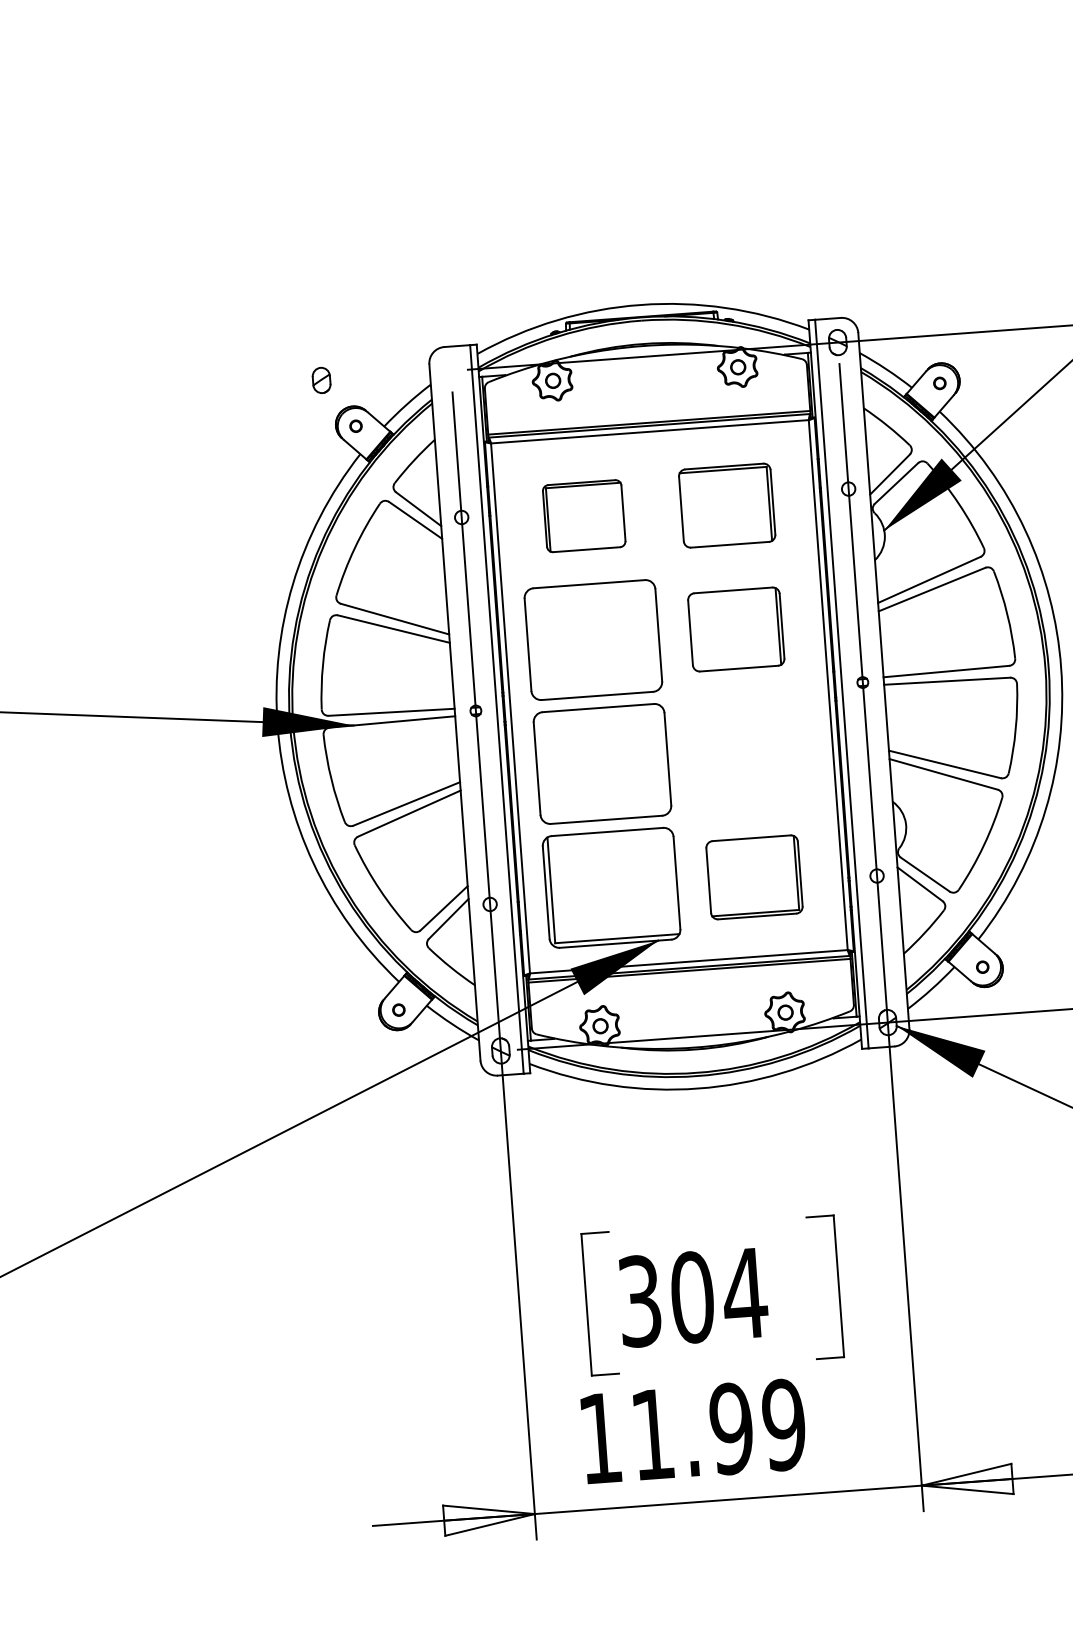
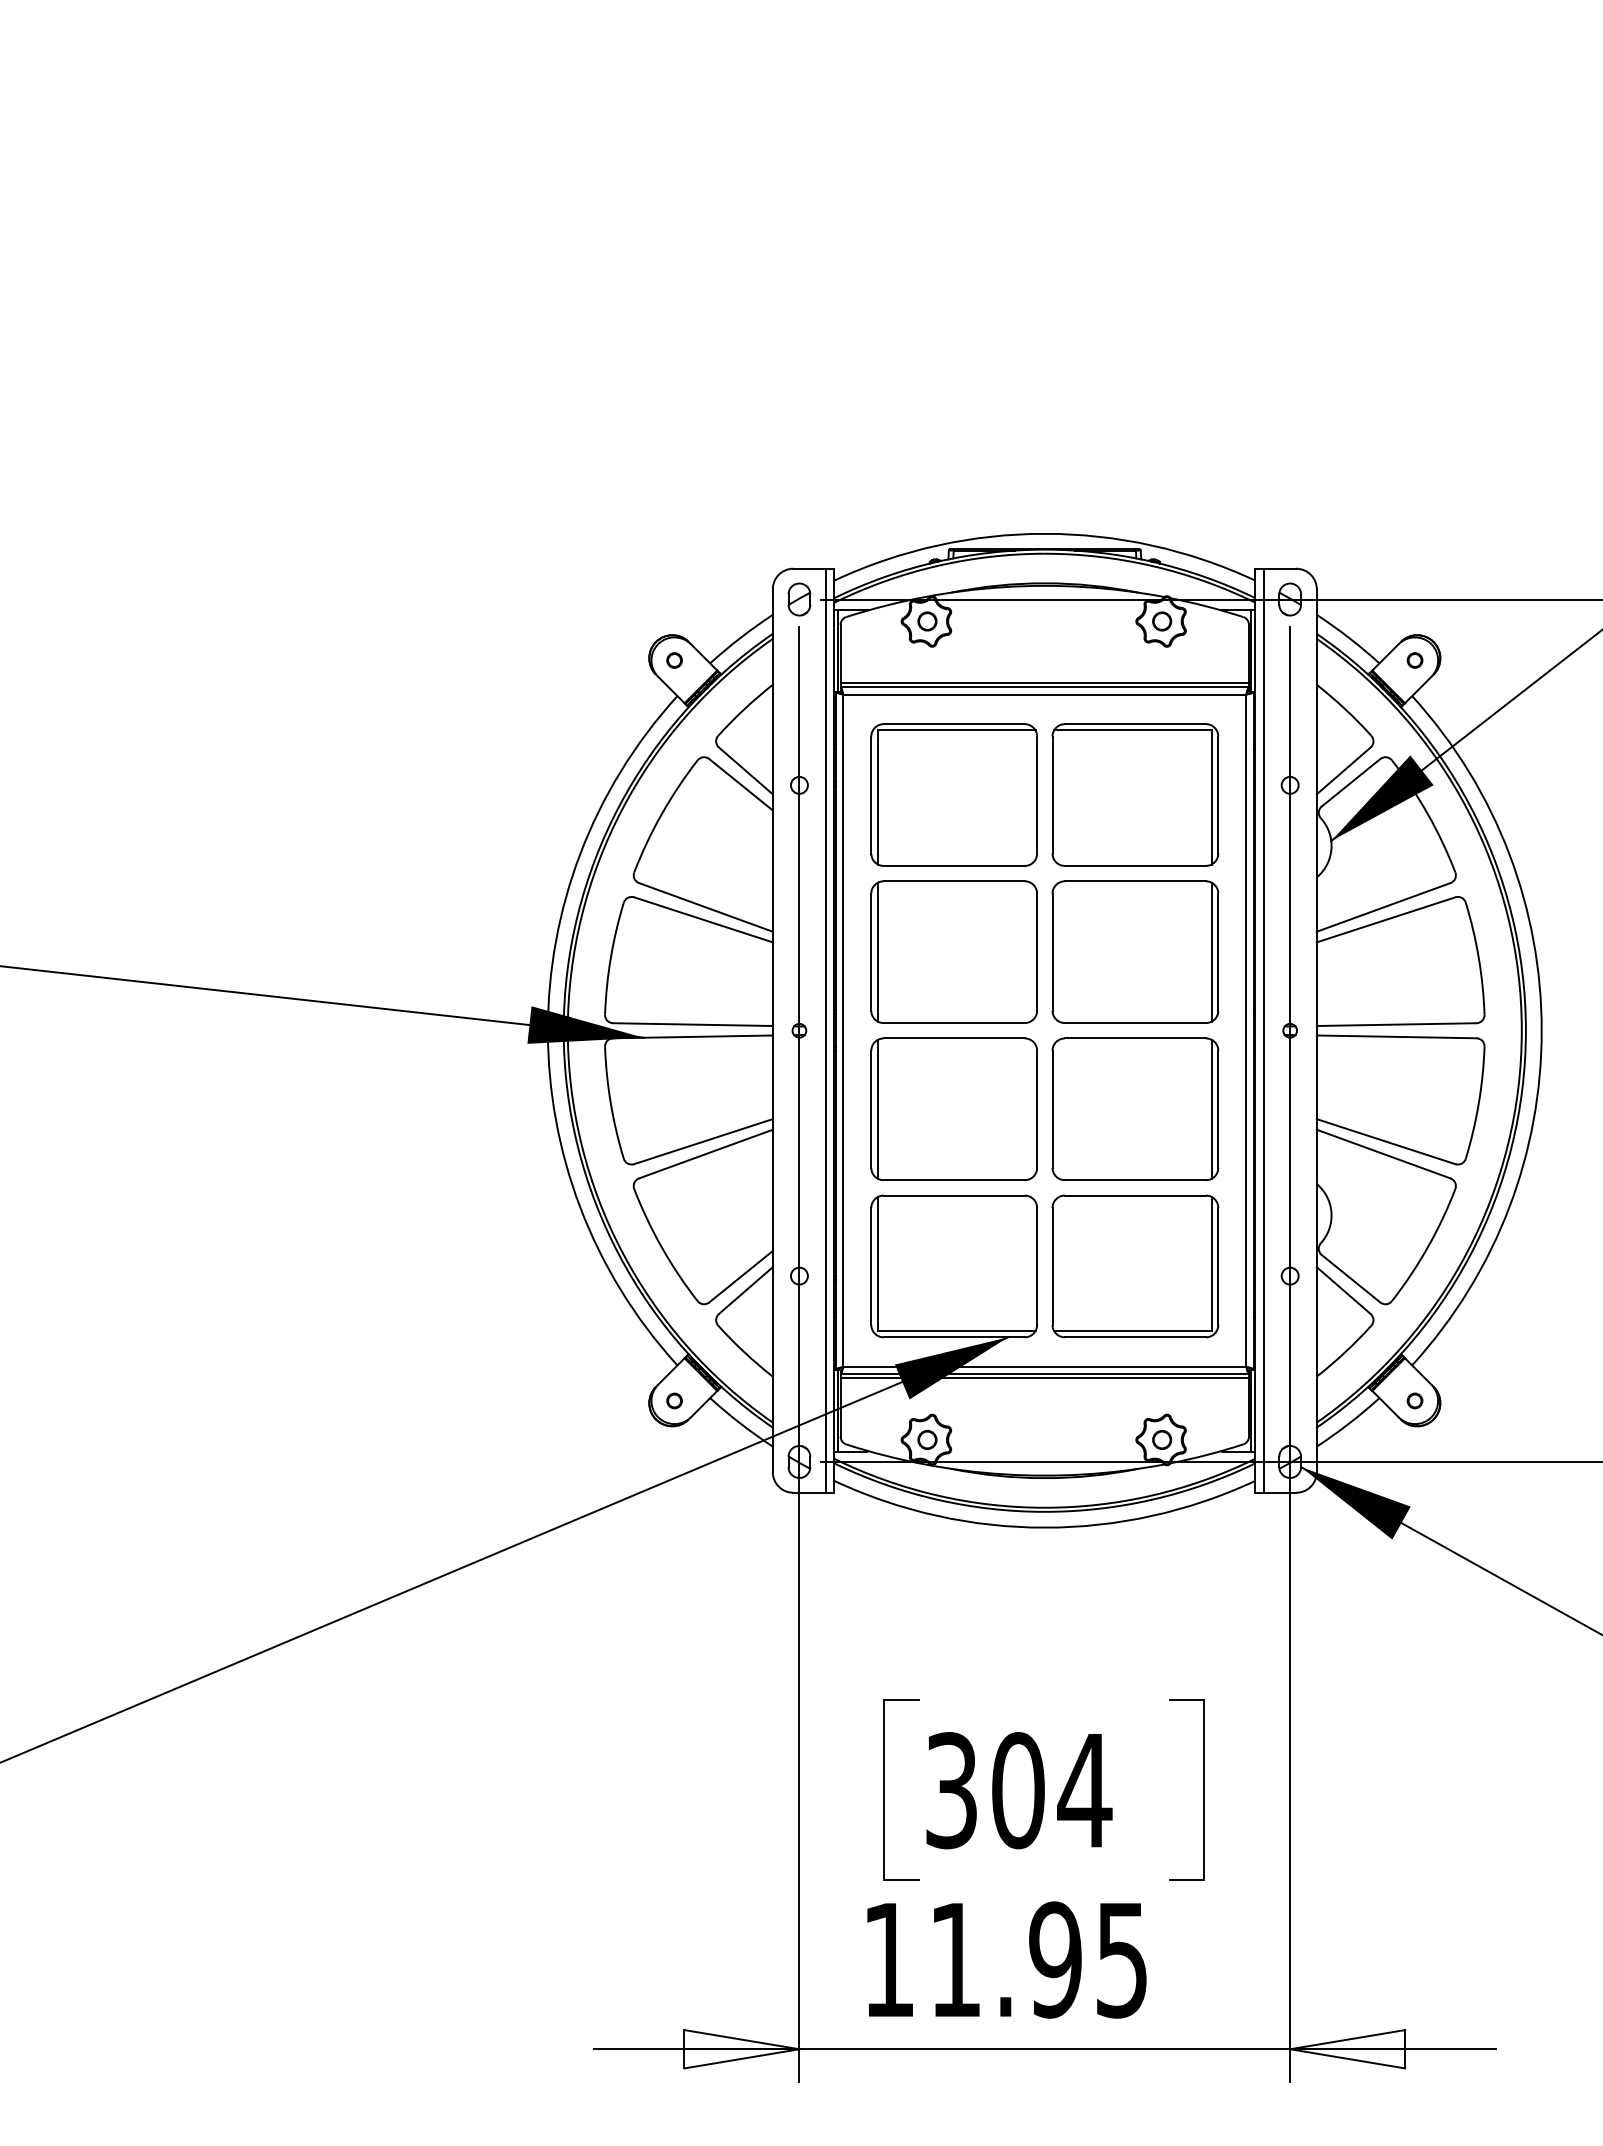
part: (321, 380) -> (799, 599), moved
part: (727, 505) -> (1135, 794), size x1.43
part: (583, 515) -> (953, 794), size x1.67
part: (736, 629) -> (1135, 951), size x1.43
line: (532, 643) -> (877, 951), added
part: (745, 753) -> (1135, 1109), added
line: (541, 767) -> (877, 1108), added
part: (754, 877) -> (1135, 1266), size x1.43
text: (783, 1424) -> (1121, 1959), 11.99 -> 11.95

